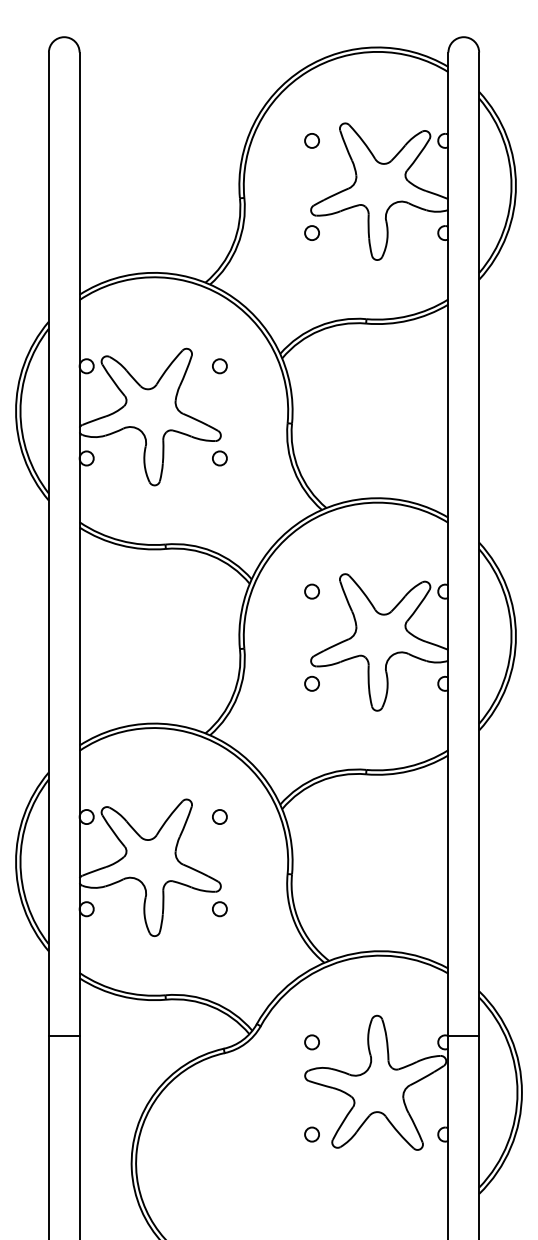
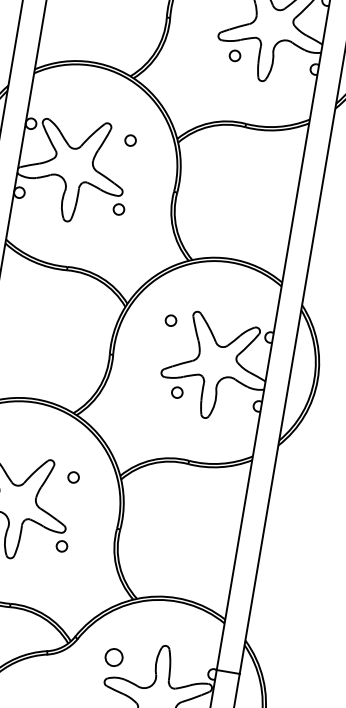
circle: (311, 232) -> (234, 55), moved
circle: (311, 683) -> (176, 392), moved
circle: (311, 1042) -> (113, 657), size x1.6

